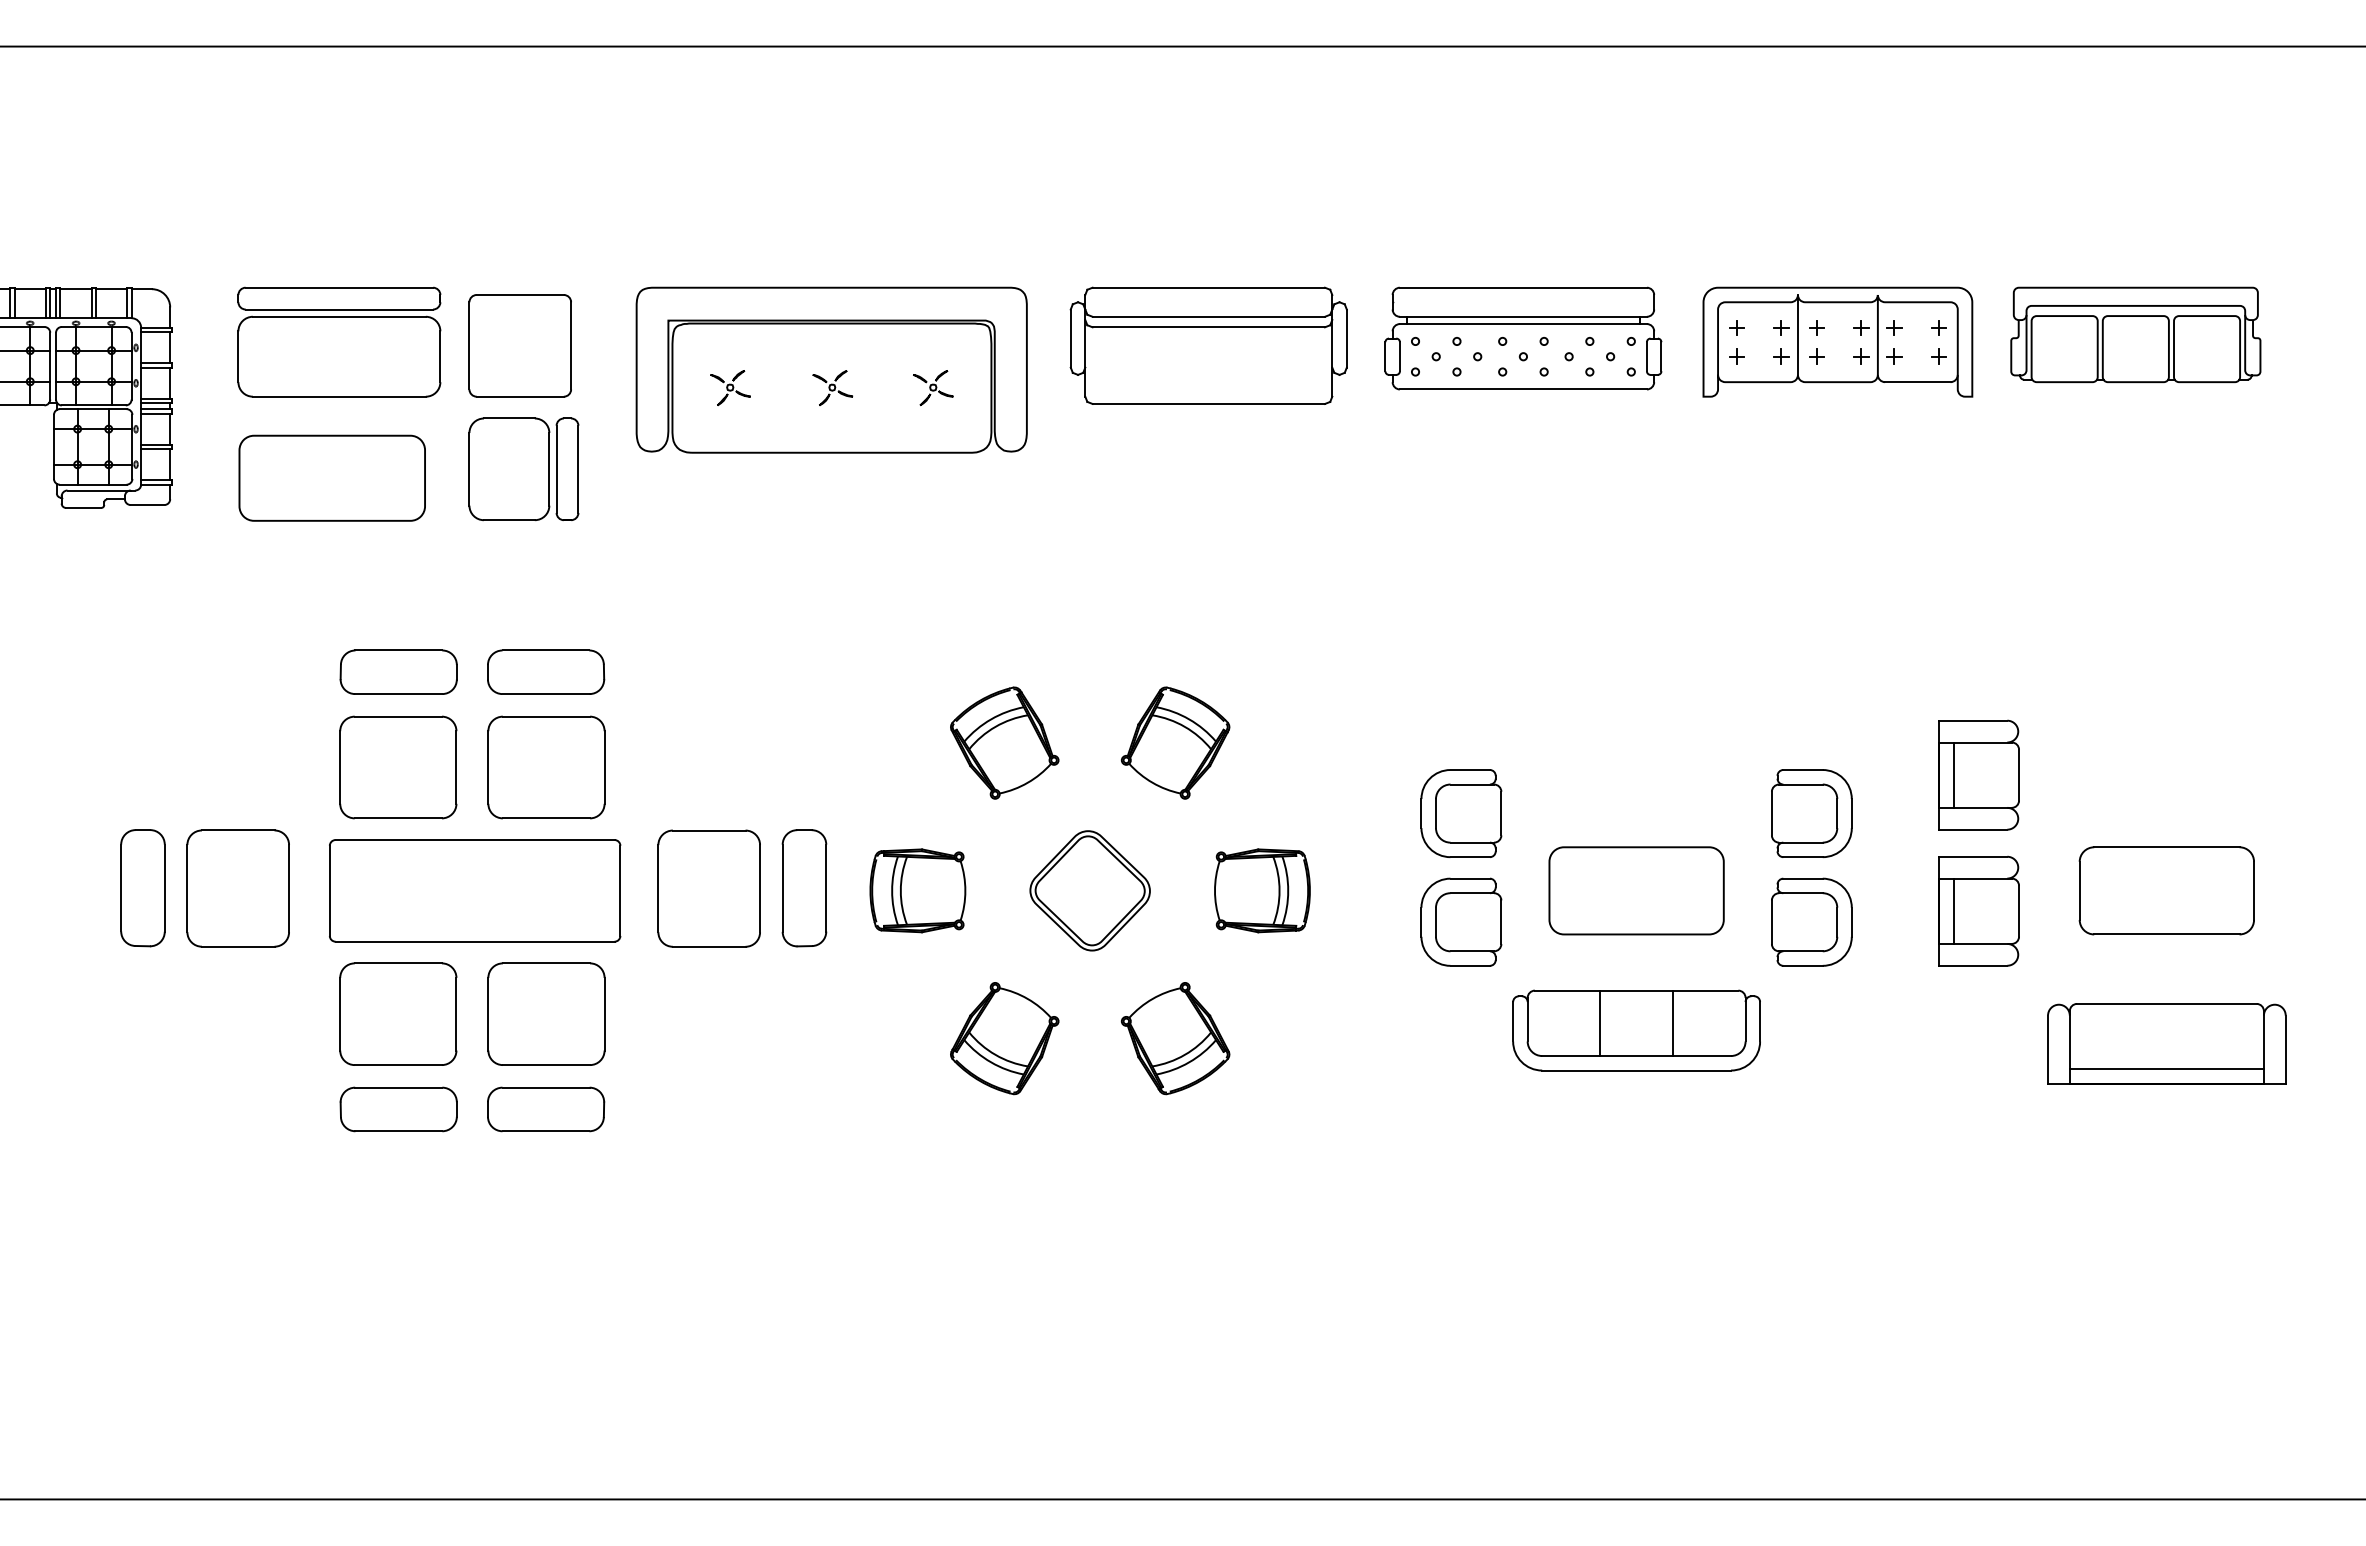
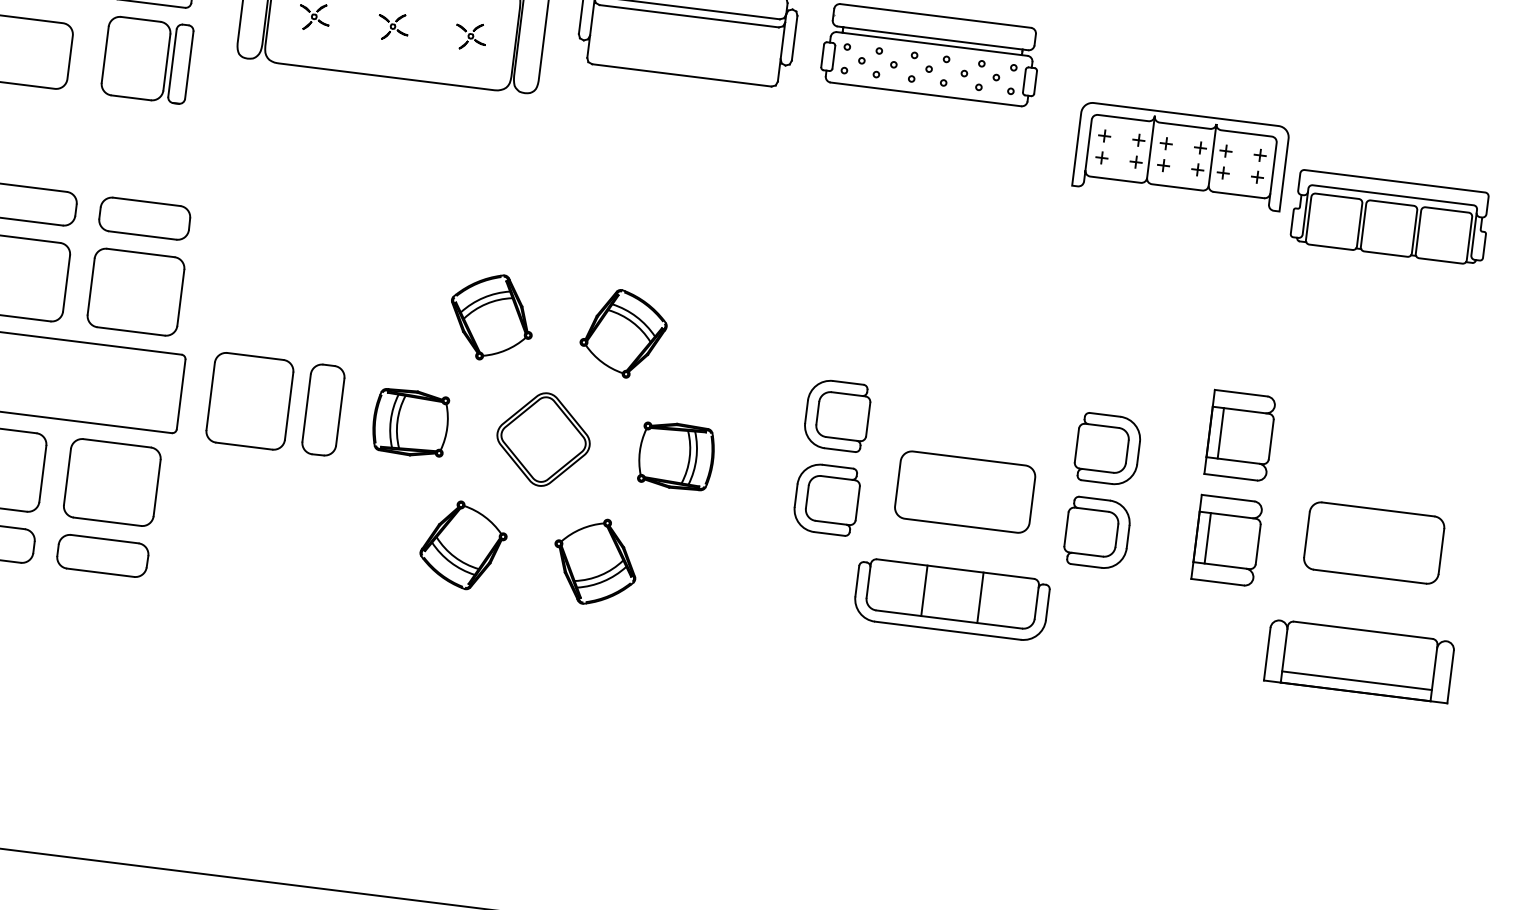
part: (2135, 334) -> (1390, 217), moved
part: (1837, 341) -> (1180, 155), moved

